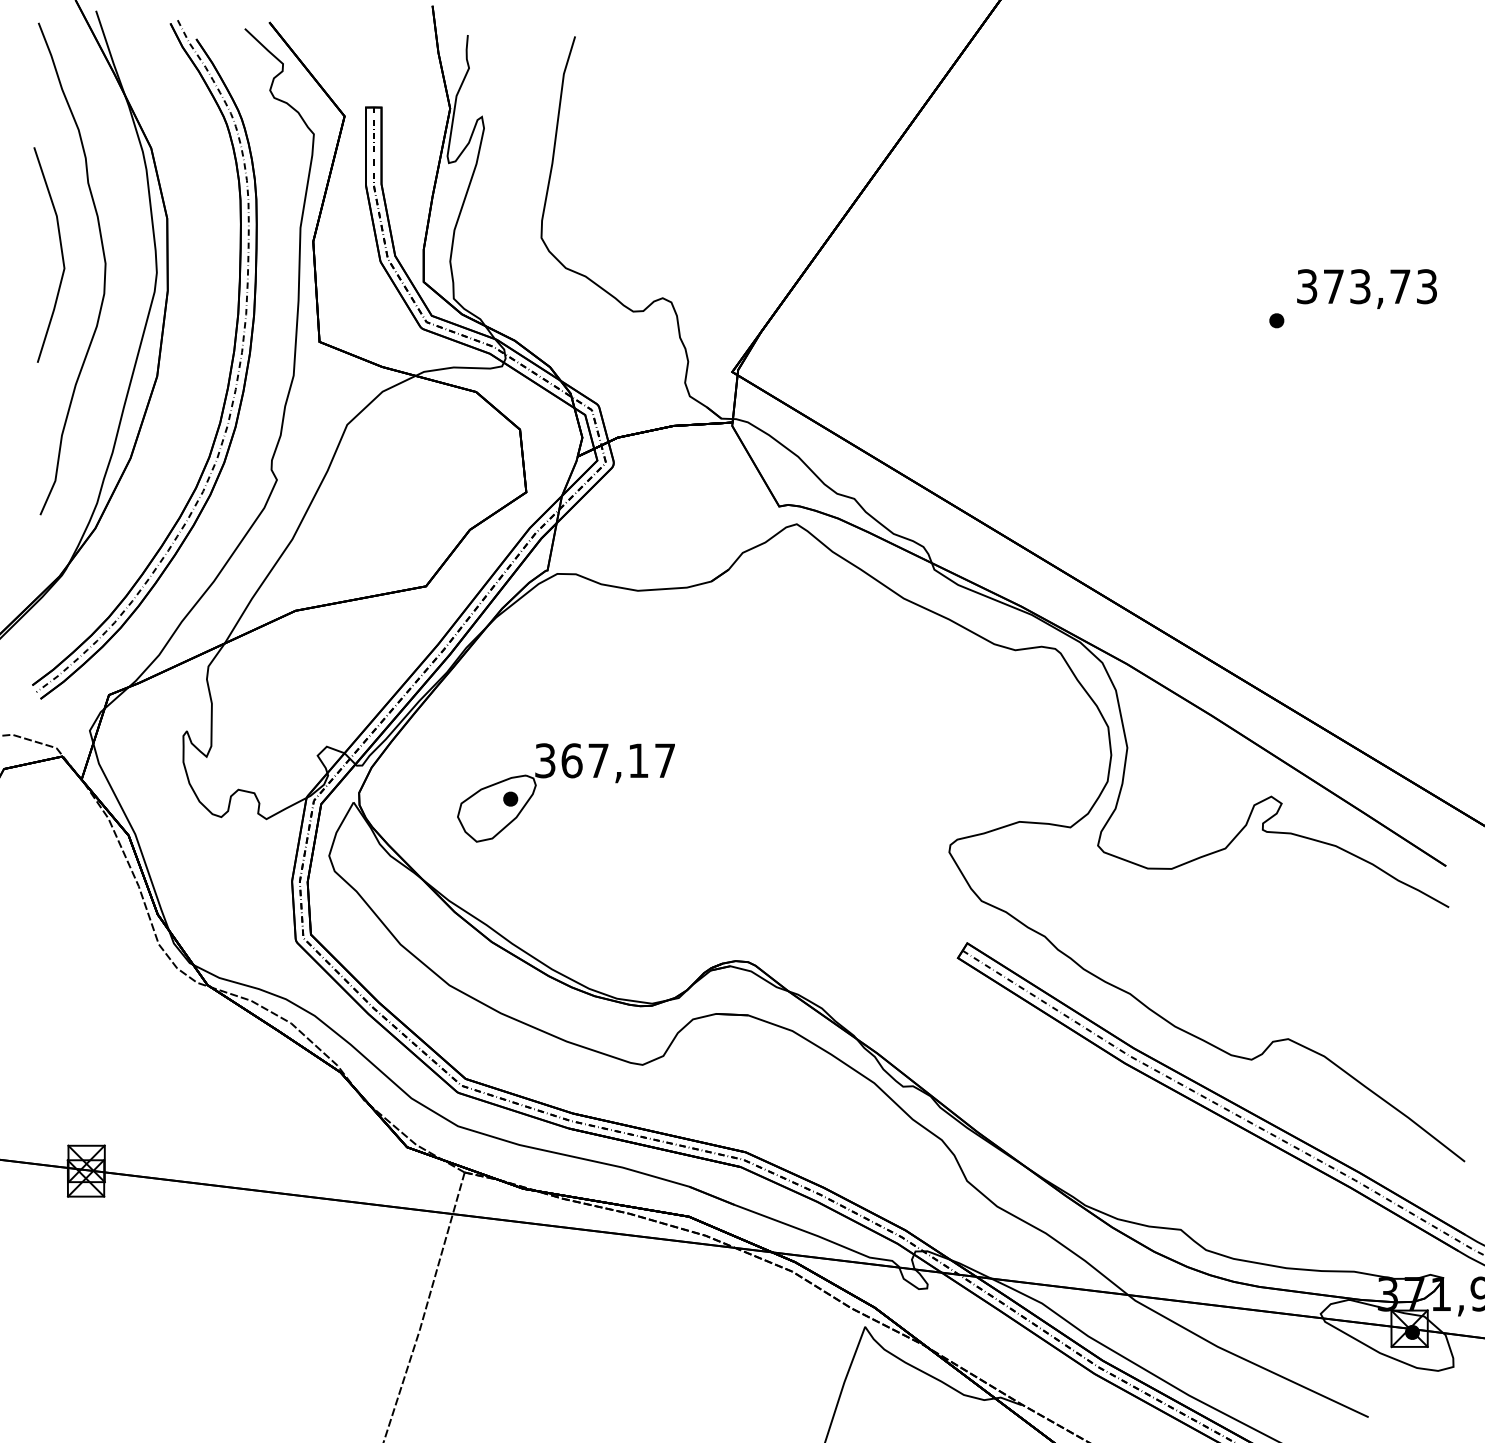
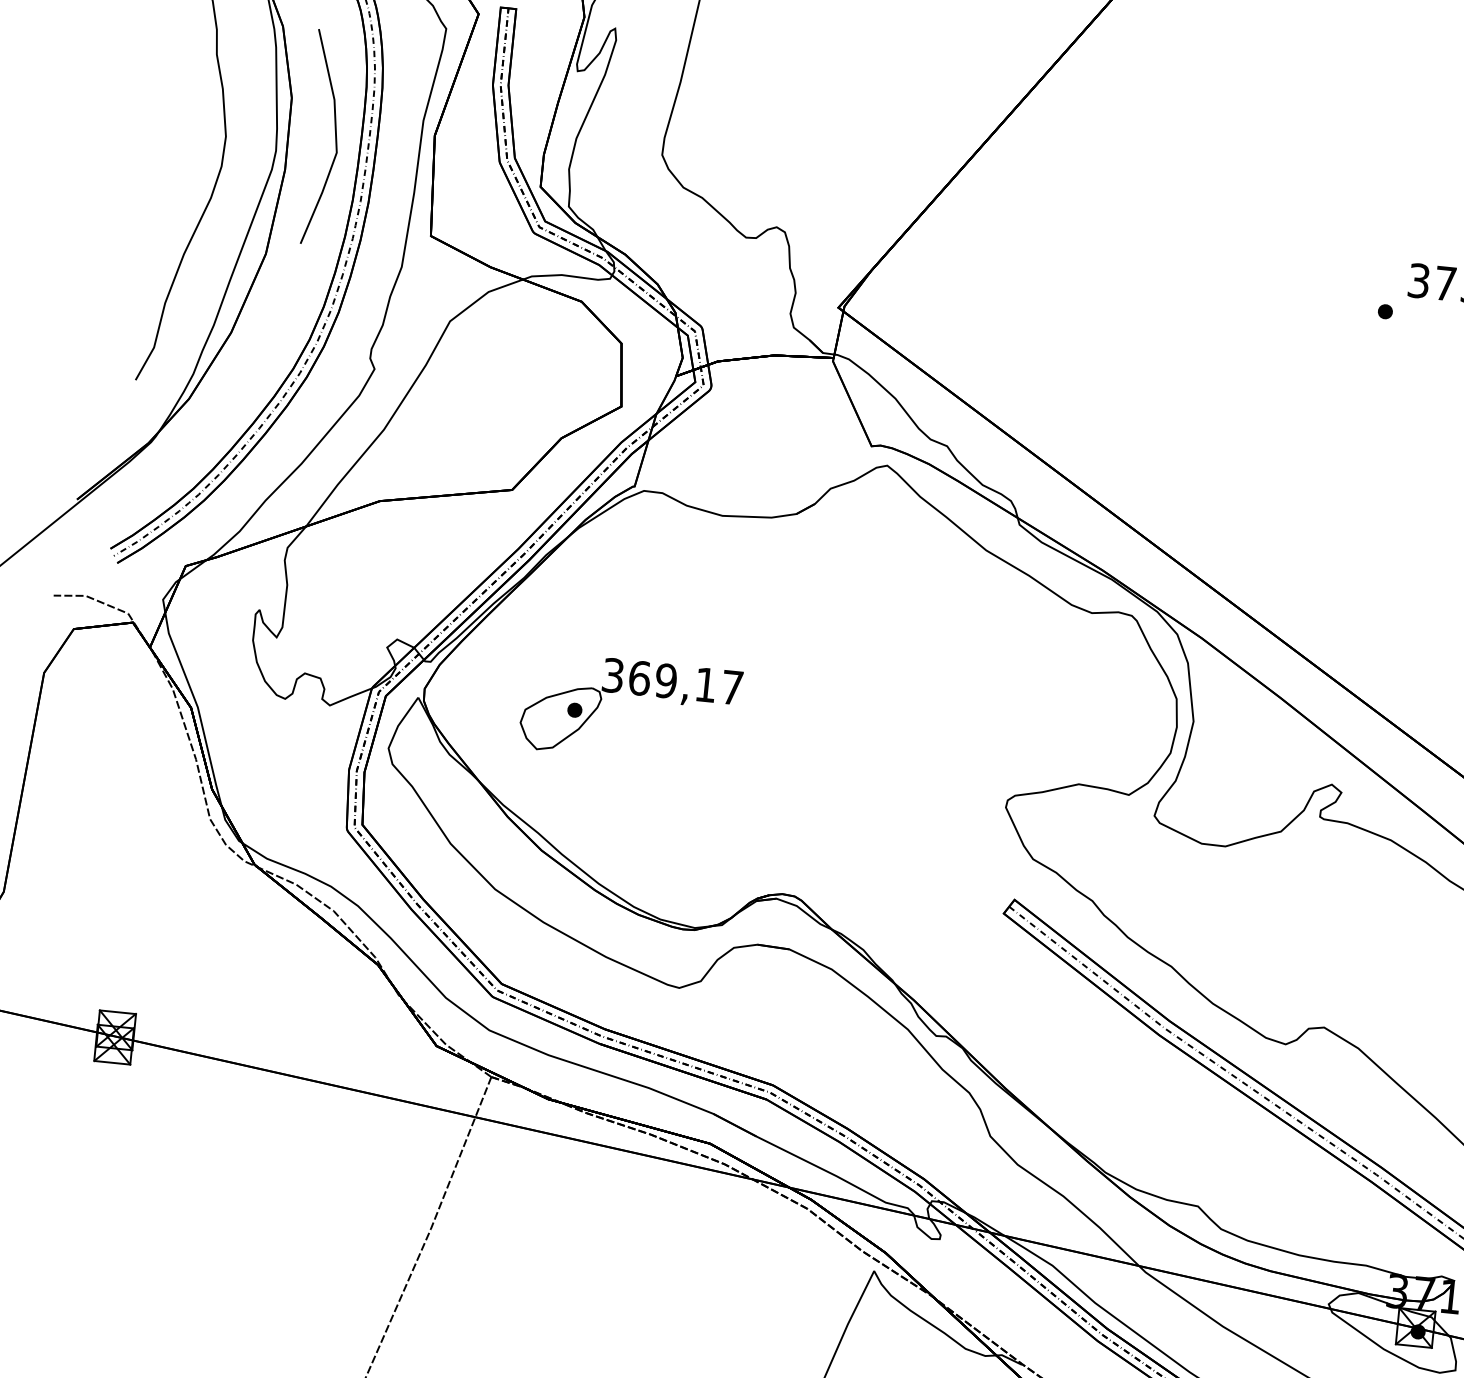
line: (61, 254) -> (335, 138), moved
text: (598, 760) -> (666, 680), 367,17 -> 369,17

